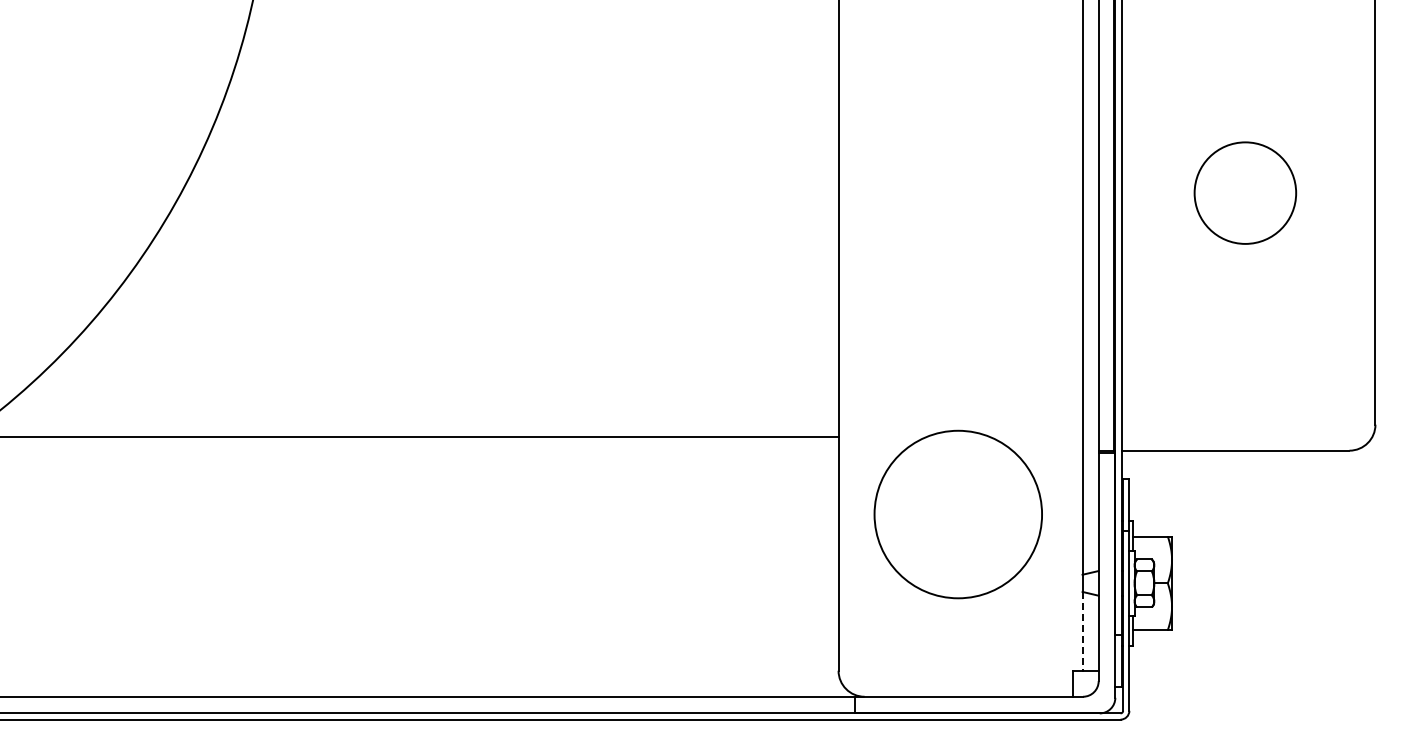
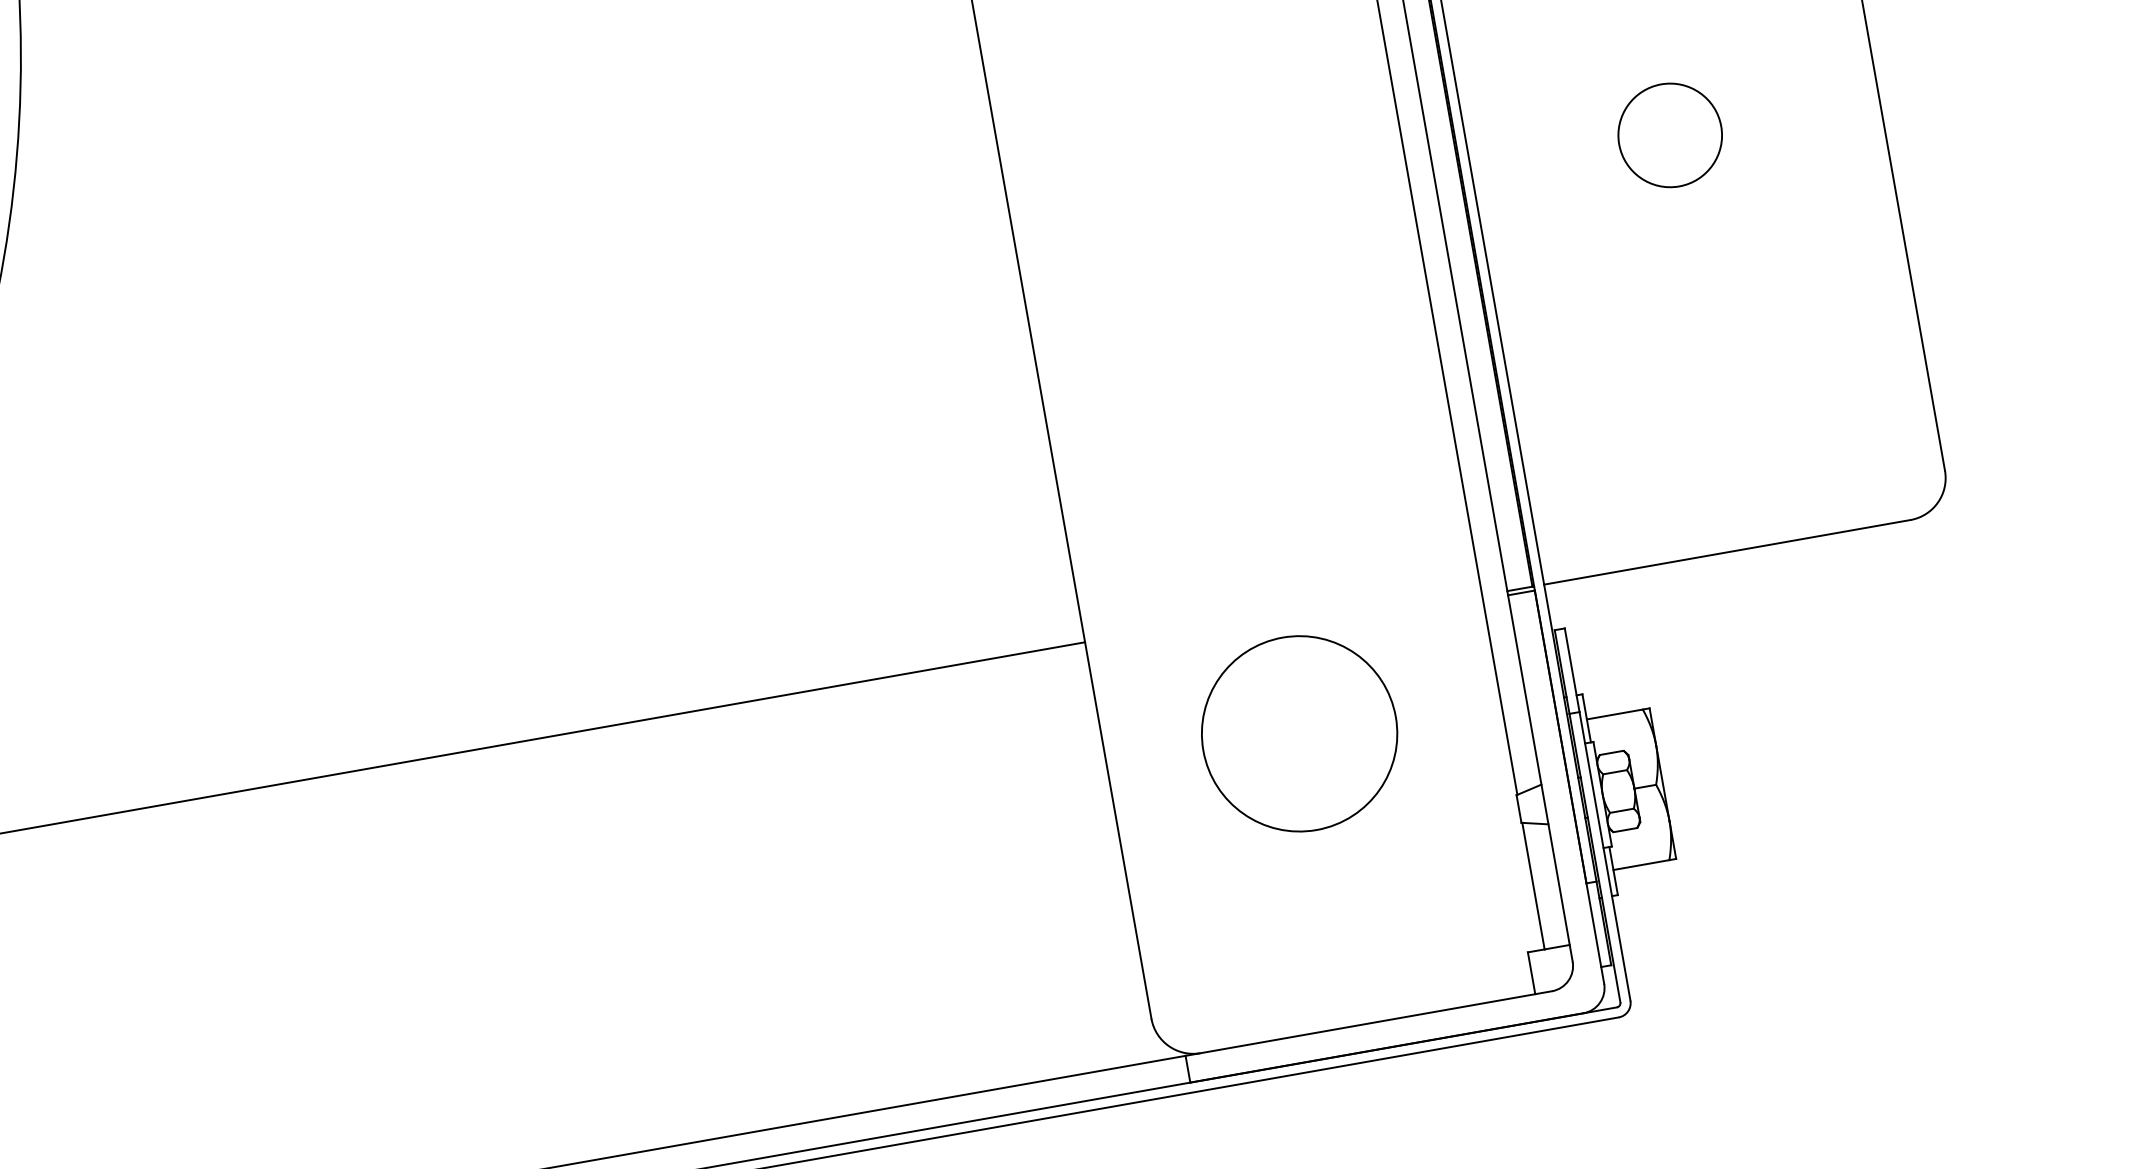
circle: (1245, 192) -> (1670, 134), size x0.62
circle: (957, 514) -> (1298, 733), size x0.71
line: (1083, 631) -> (1534, 886), dashed -> solid

